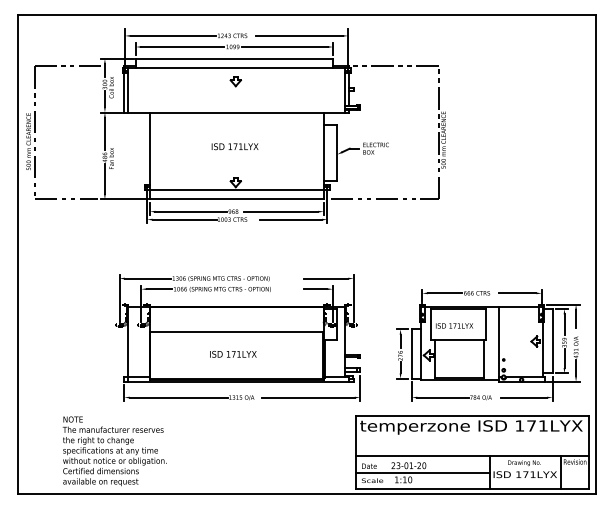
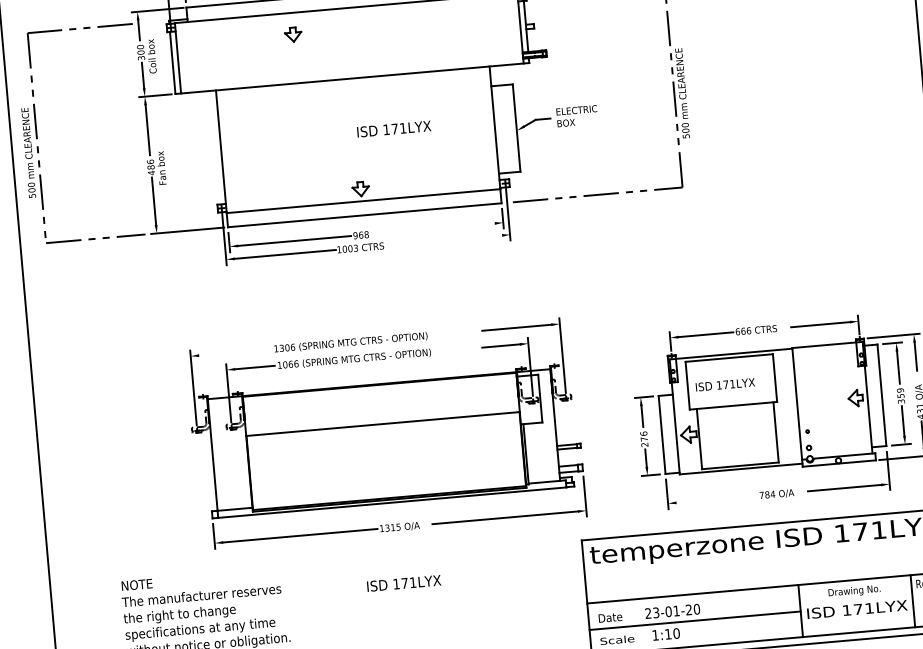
part: (235, 81) -> (292, 34), moved
text: (234, 146) -> (393, 128), moved
line: (280, 211) -> (435, 228), removed
line: (291, 219) -> (453, 239), removed
line: (147, 278) -> (234, 352), removed
text: (233, 354) -> (404, 583), moved
line: (442, 397) -> (716, 499), removed

